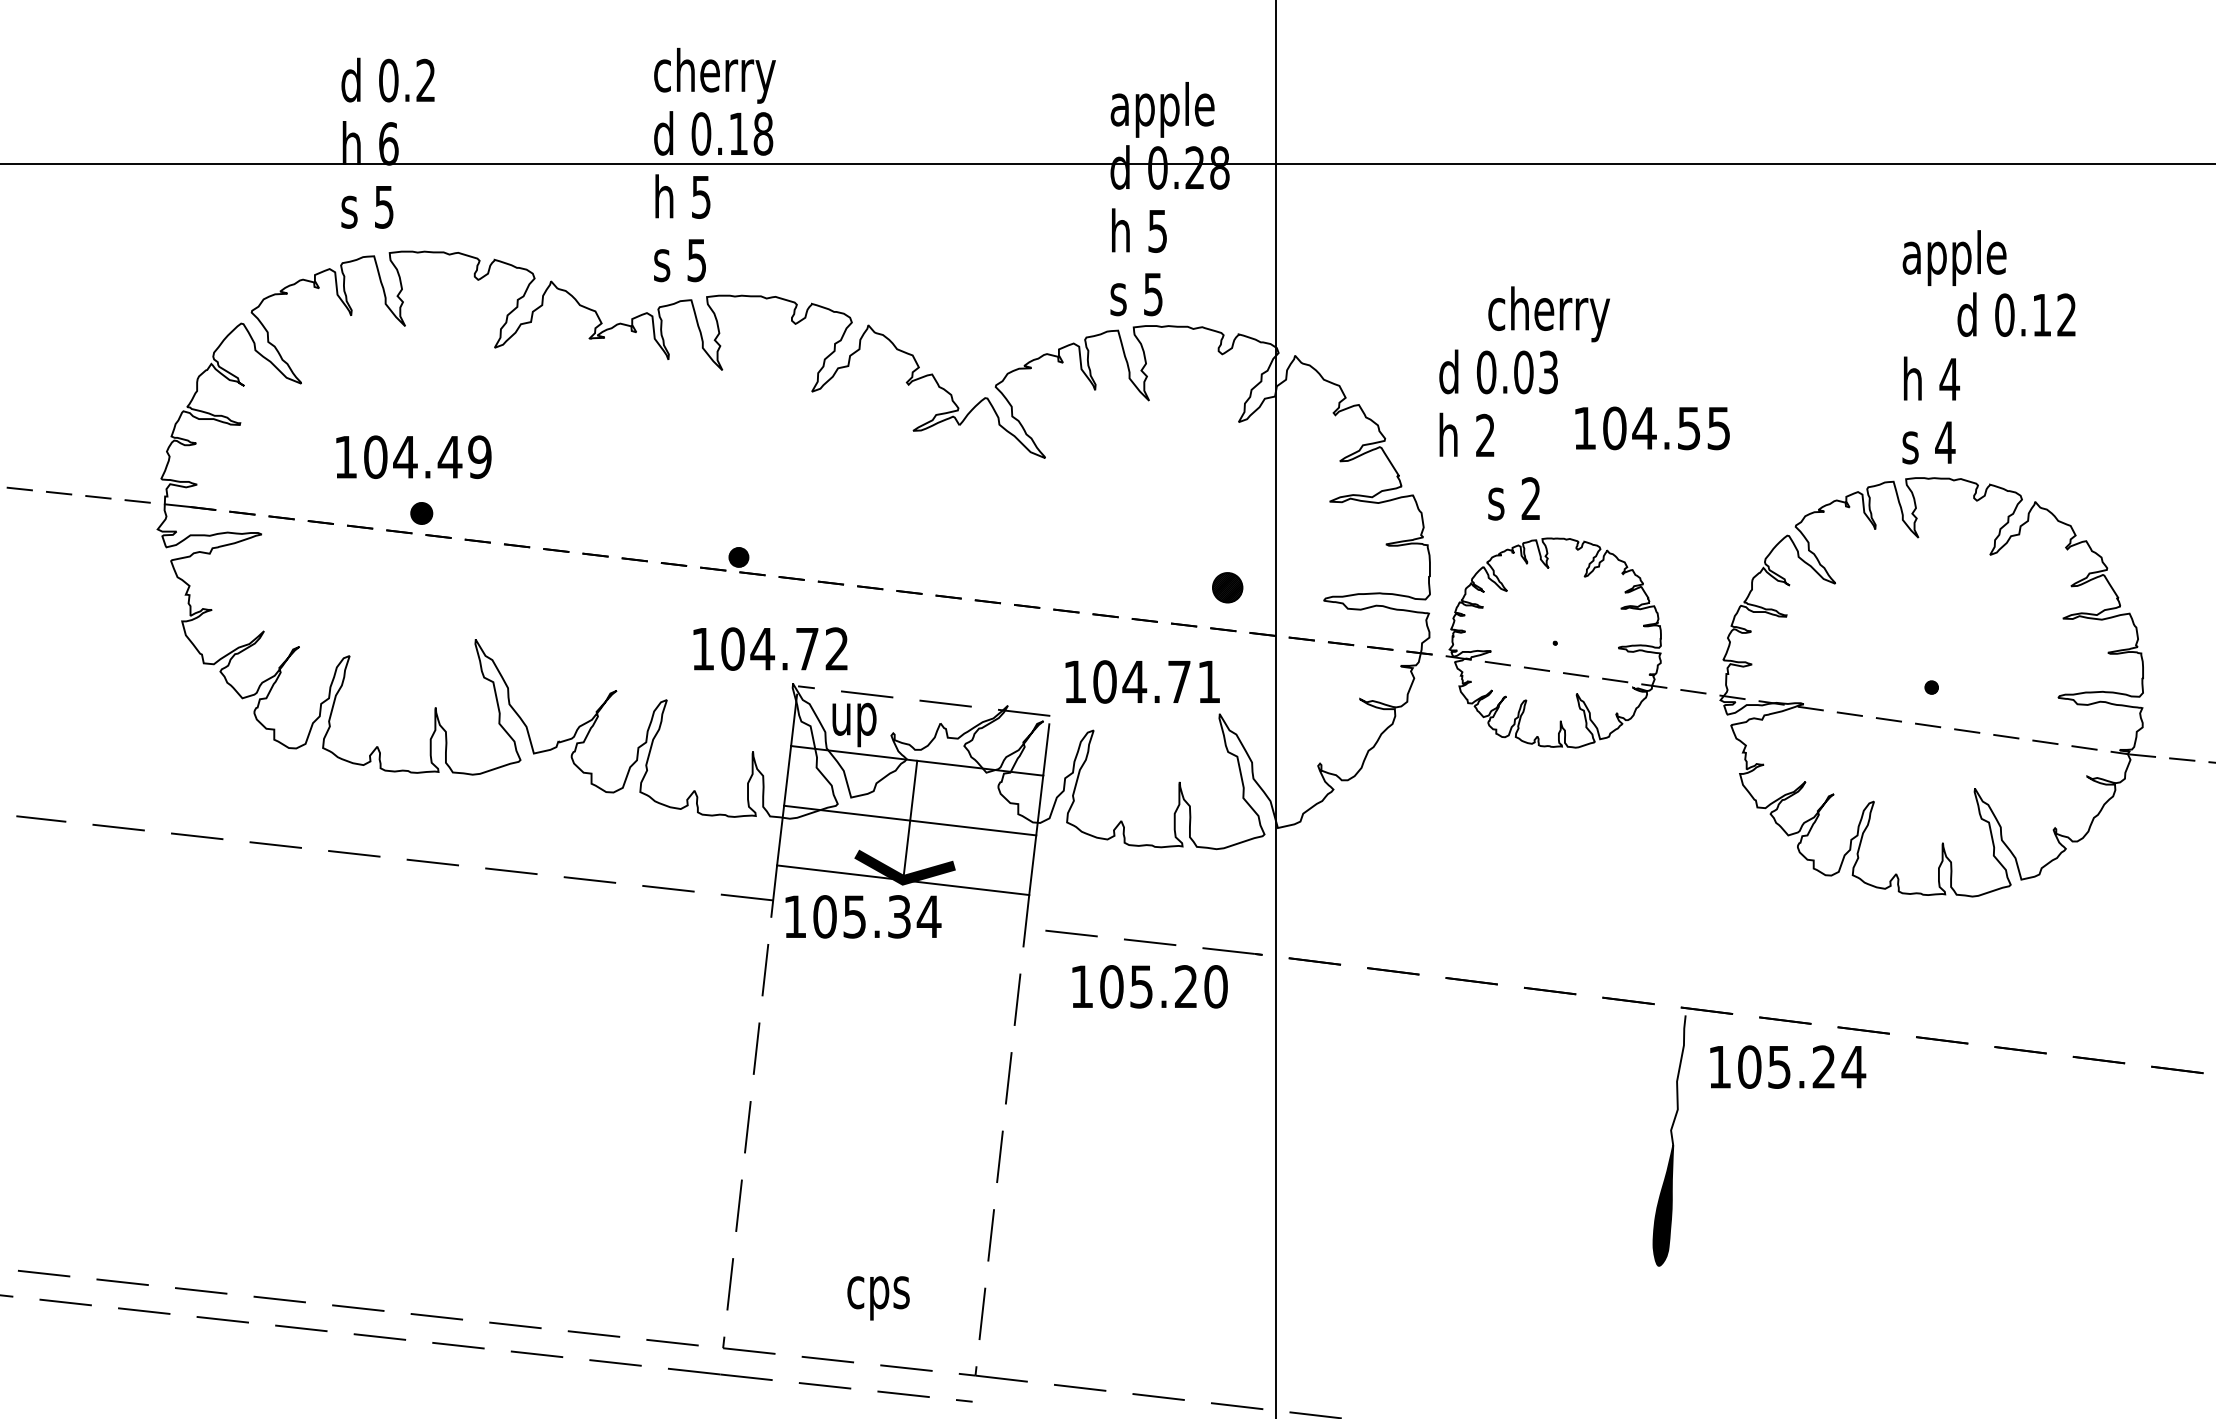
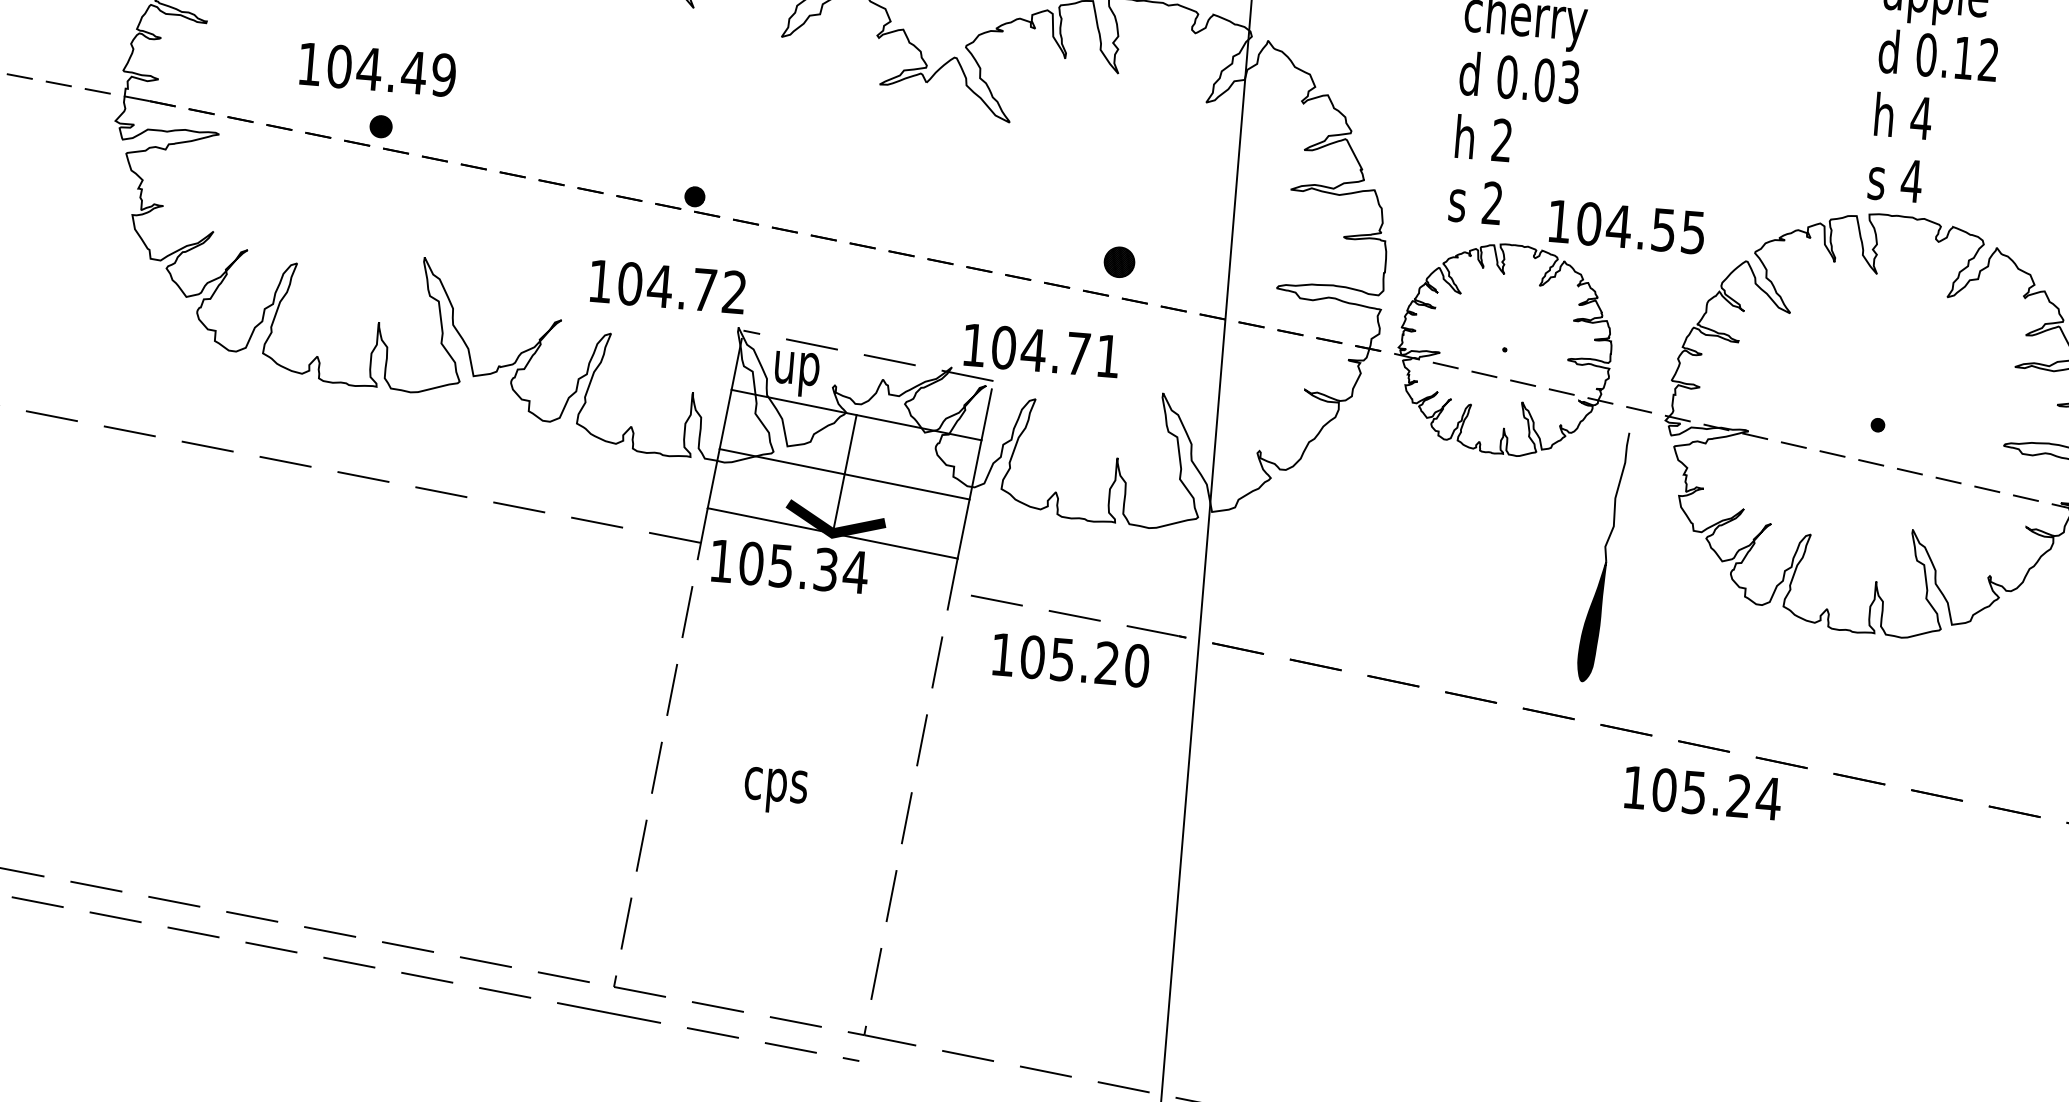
text: (2016, 314) -> (1938, 55), moved
text: (1498, 371) -> (1519, 77), moved
text: (1652, 428) -> (1627, 227), moved
text: (1466, 434) -> (1483, 137), moved
part: (1227, 587) -> (1119, 262), moved
text: (770, 648) -> (667, 286), moved
text: (1142, 681) -> (1041, 350), moved
part: (1669, 1140) -> (1602, 556), moved
text: (878, 1298) -> (775, 790), moved

